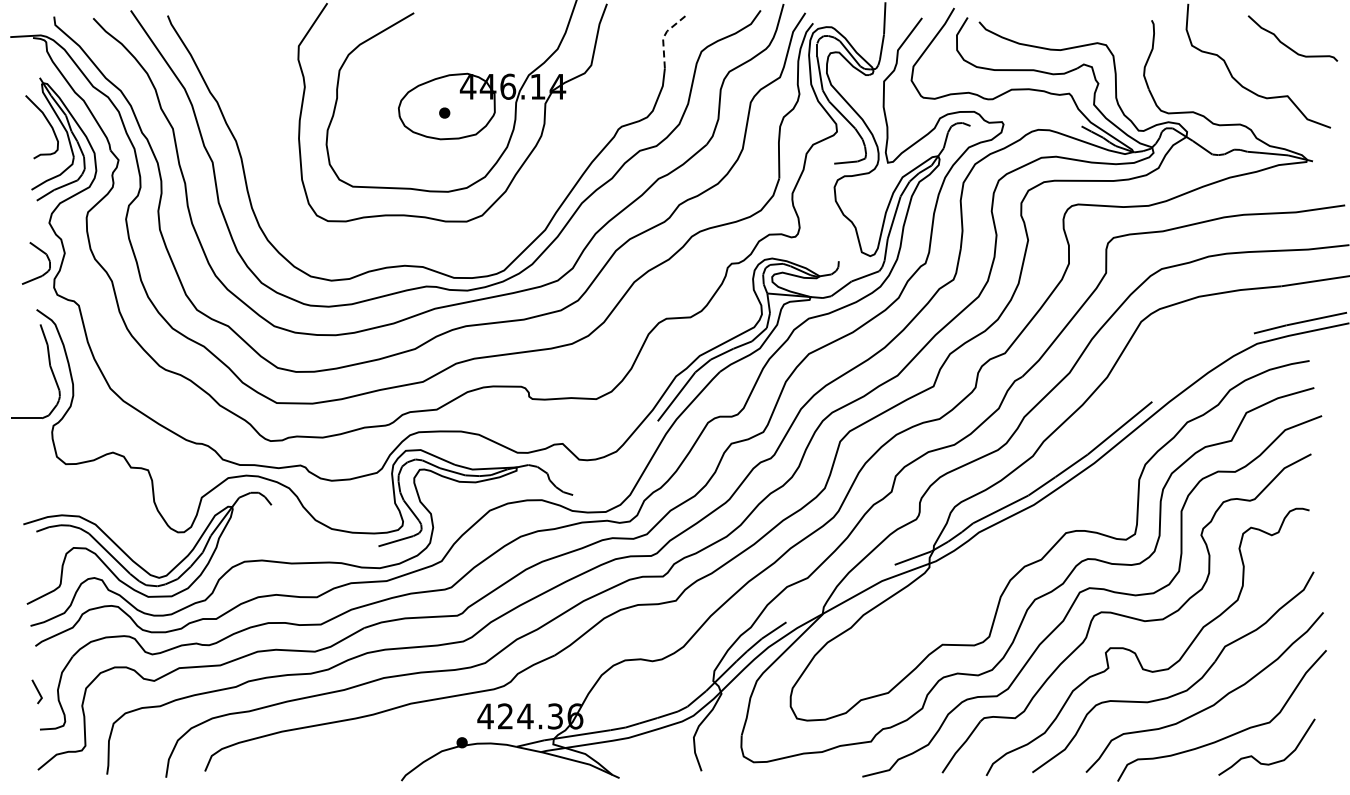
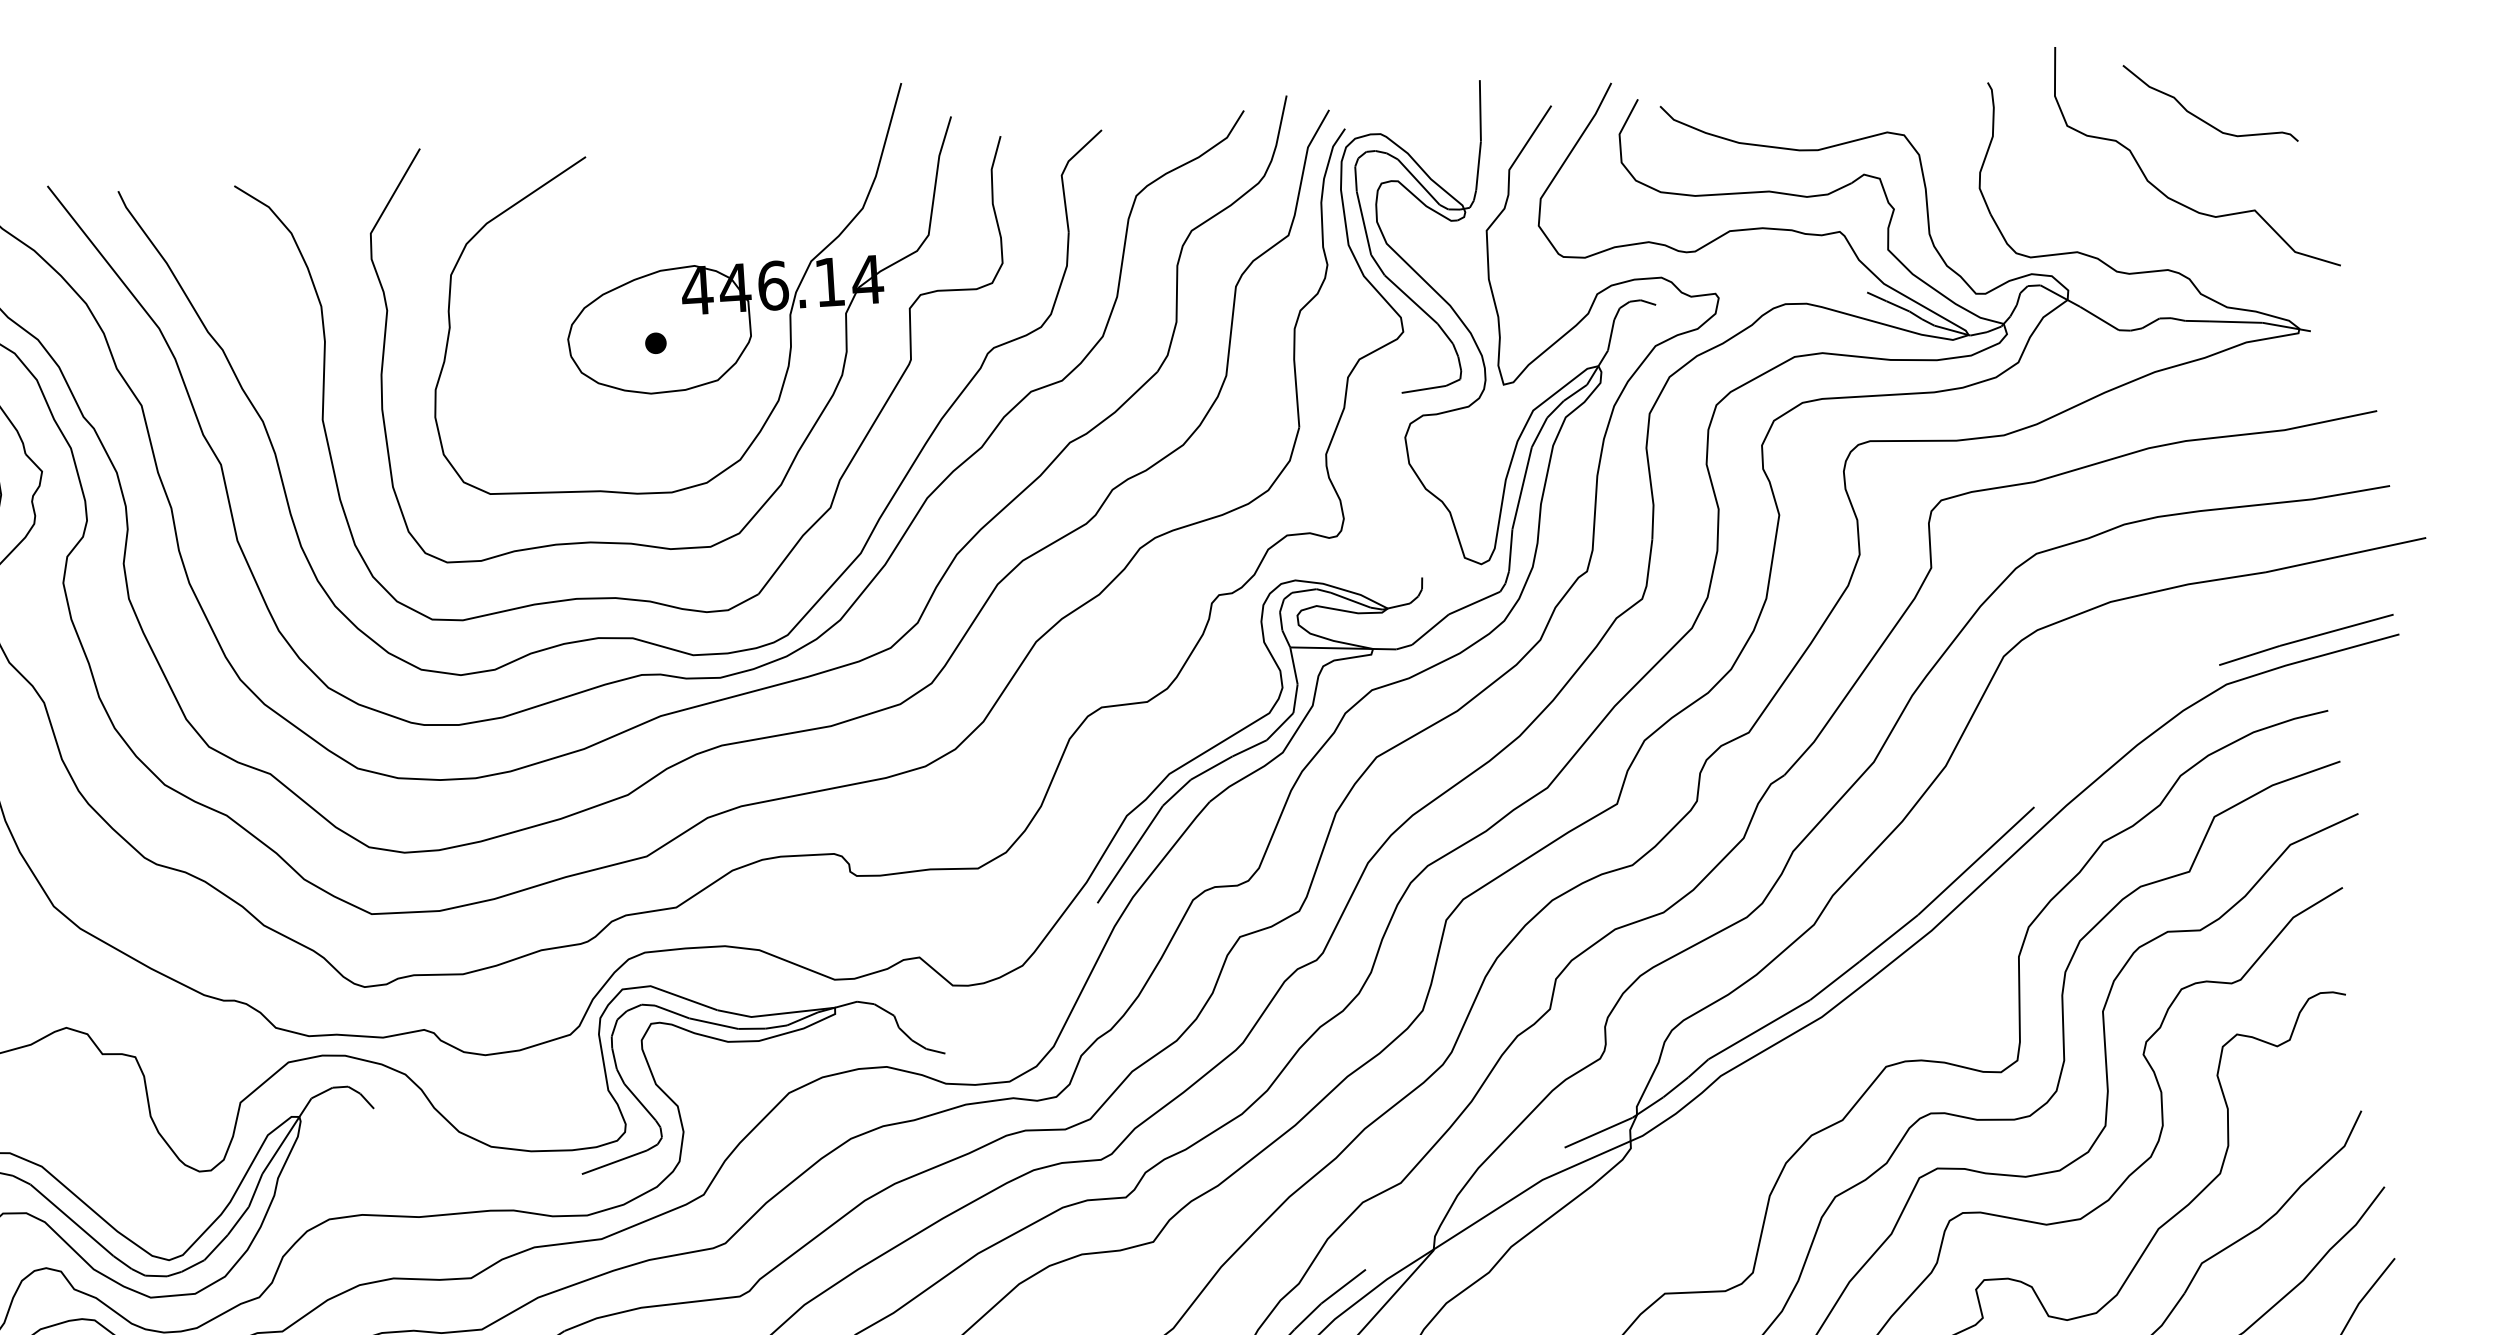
line: (663, 37) -> (1062, 173), dashed -> solid
curve: (1287, 45) -> (2201, 117), moved
part: (417, 244) -> (619, 596), added

